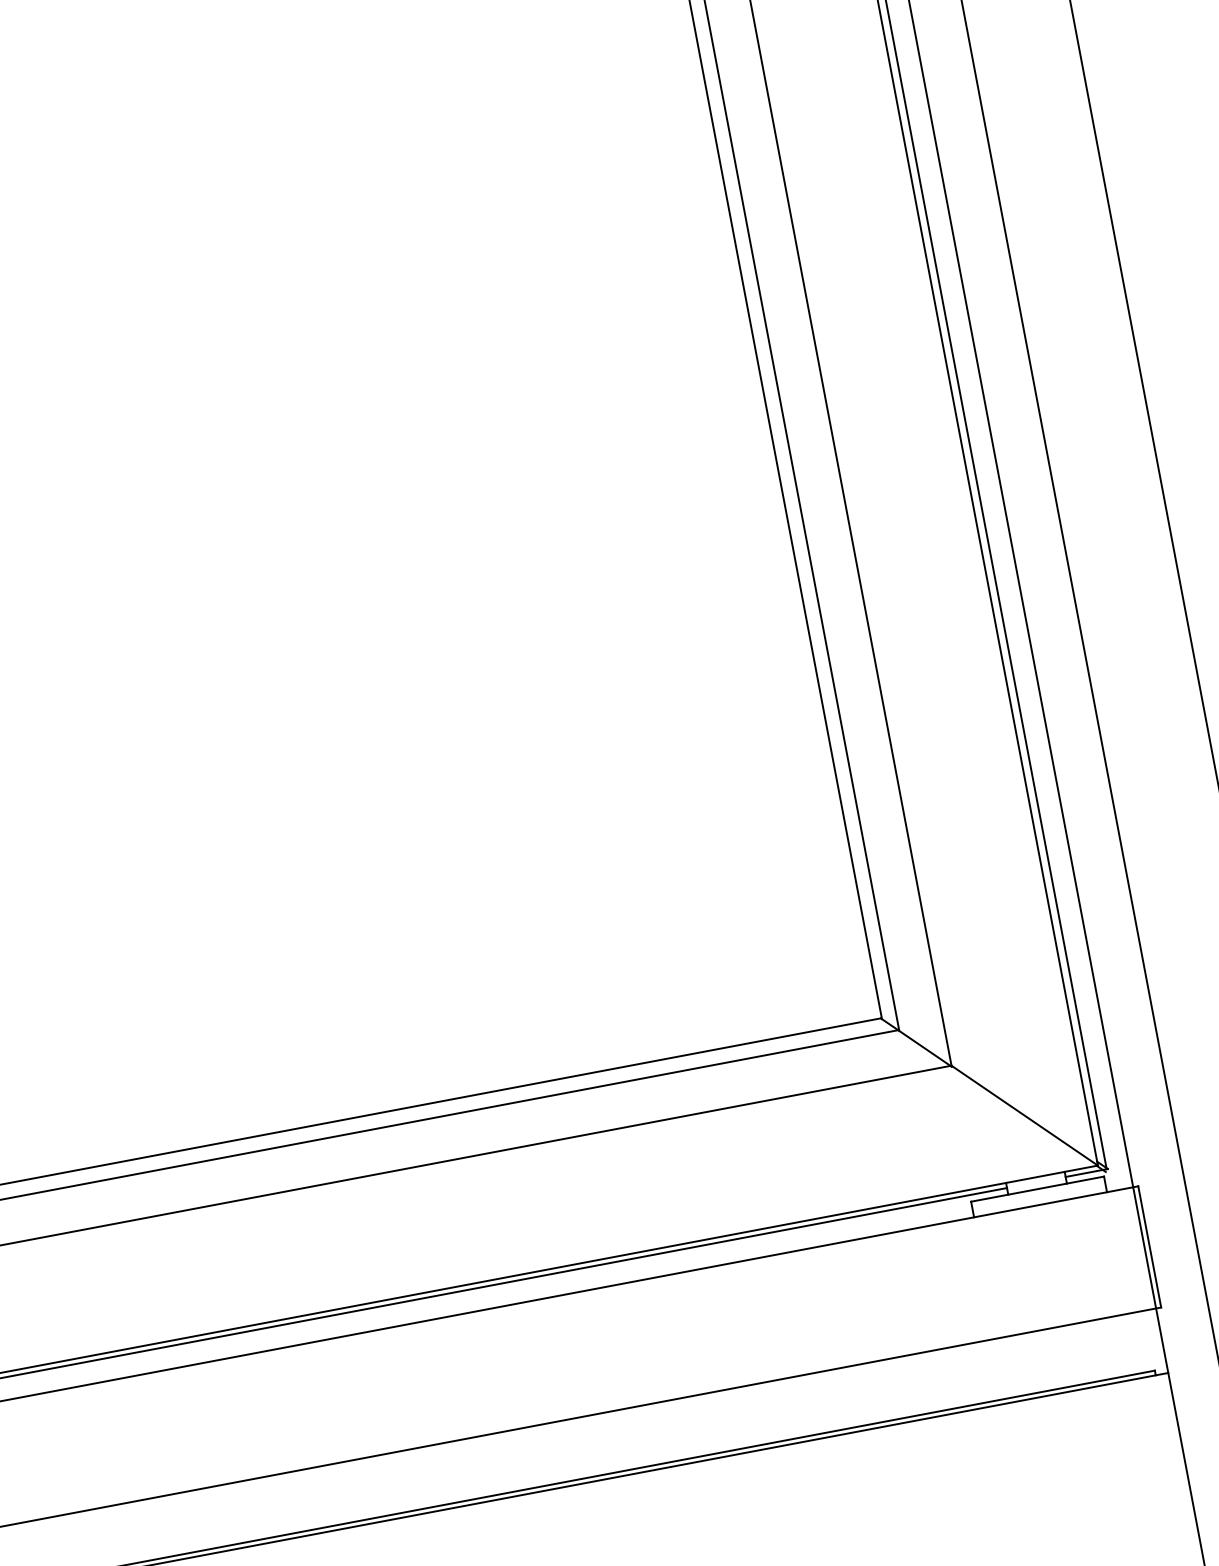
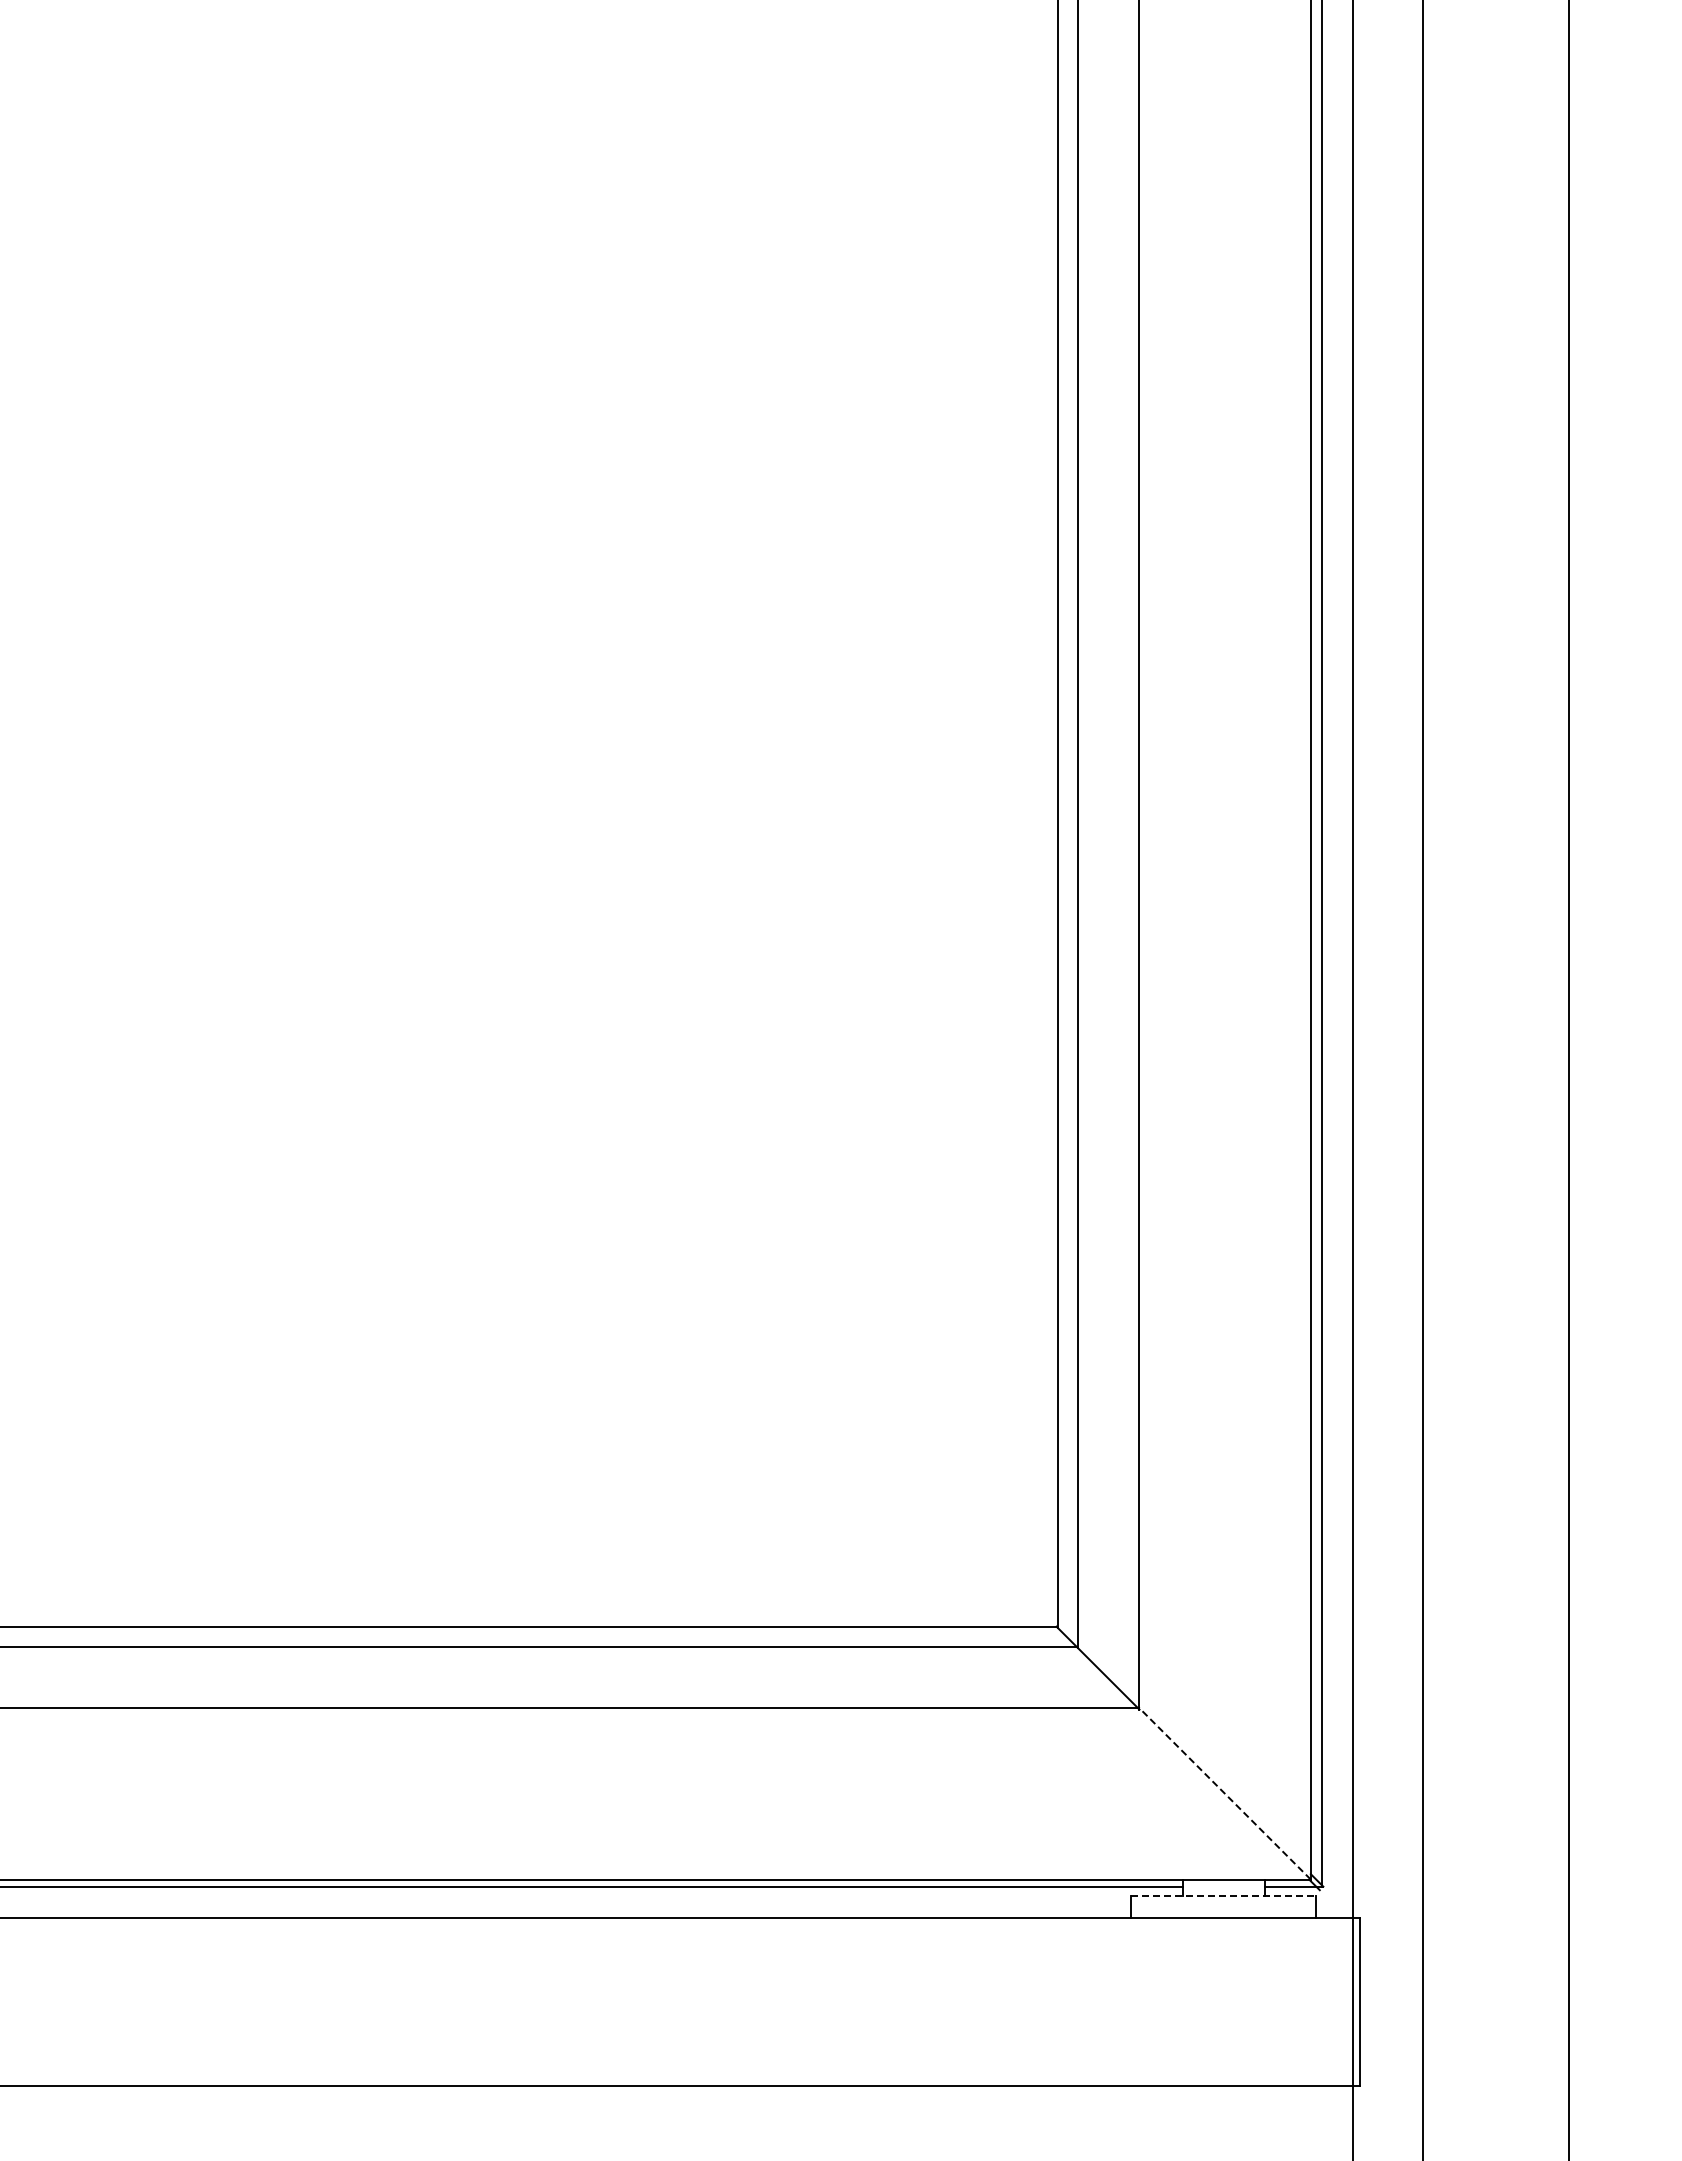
line: (1024, 1115) -> (1224, 1793), solid -> dashed
line: (1038, 1188) -> (1224, 1895), solid -> dashed

